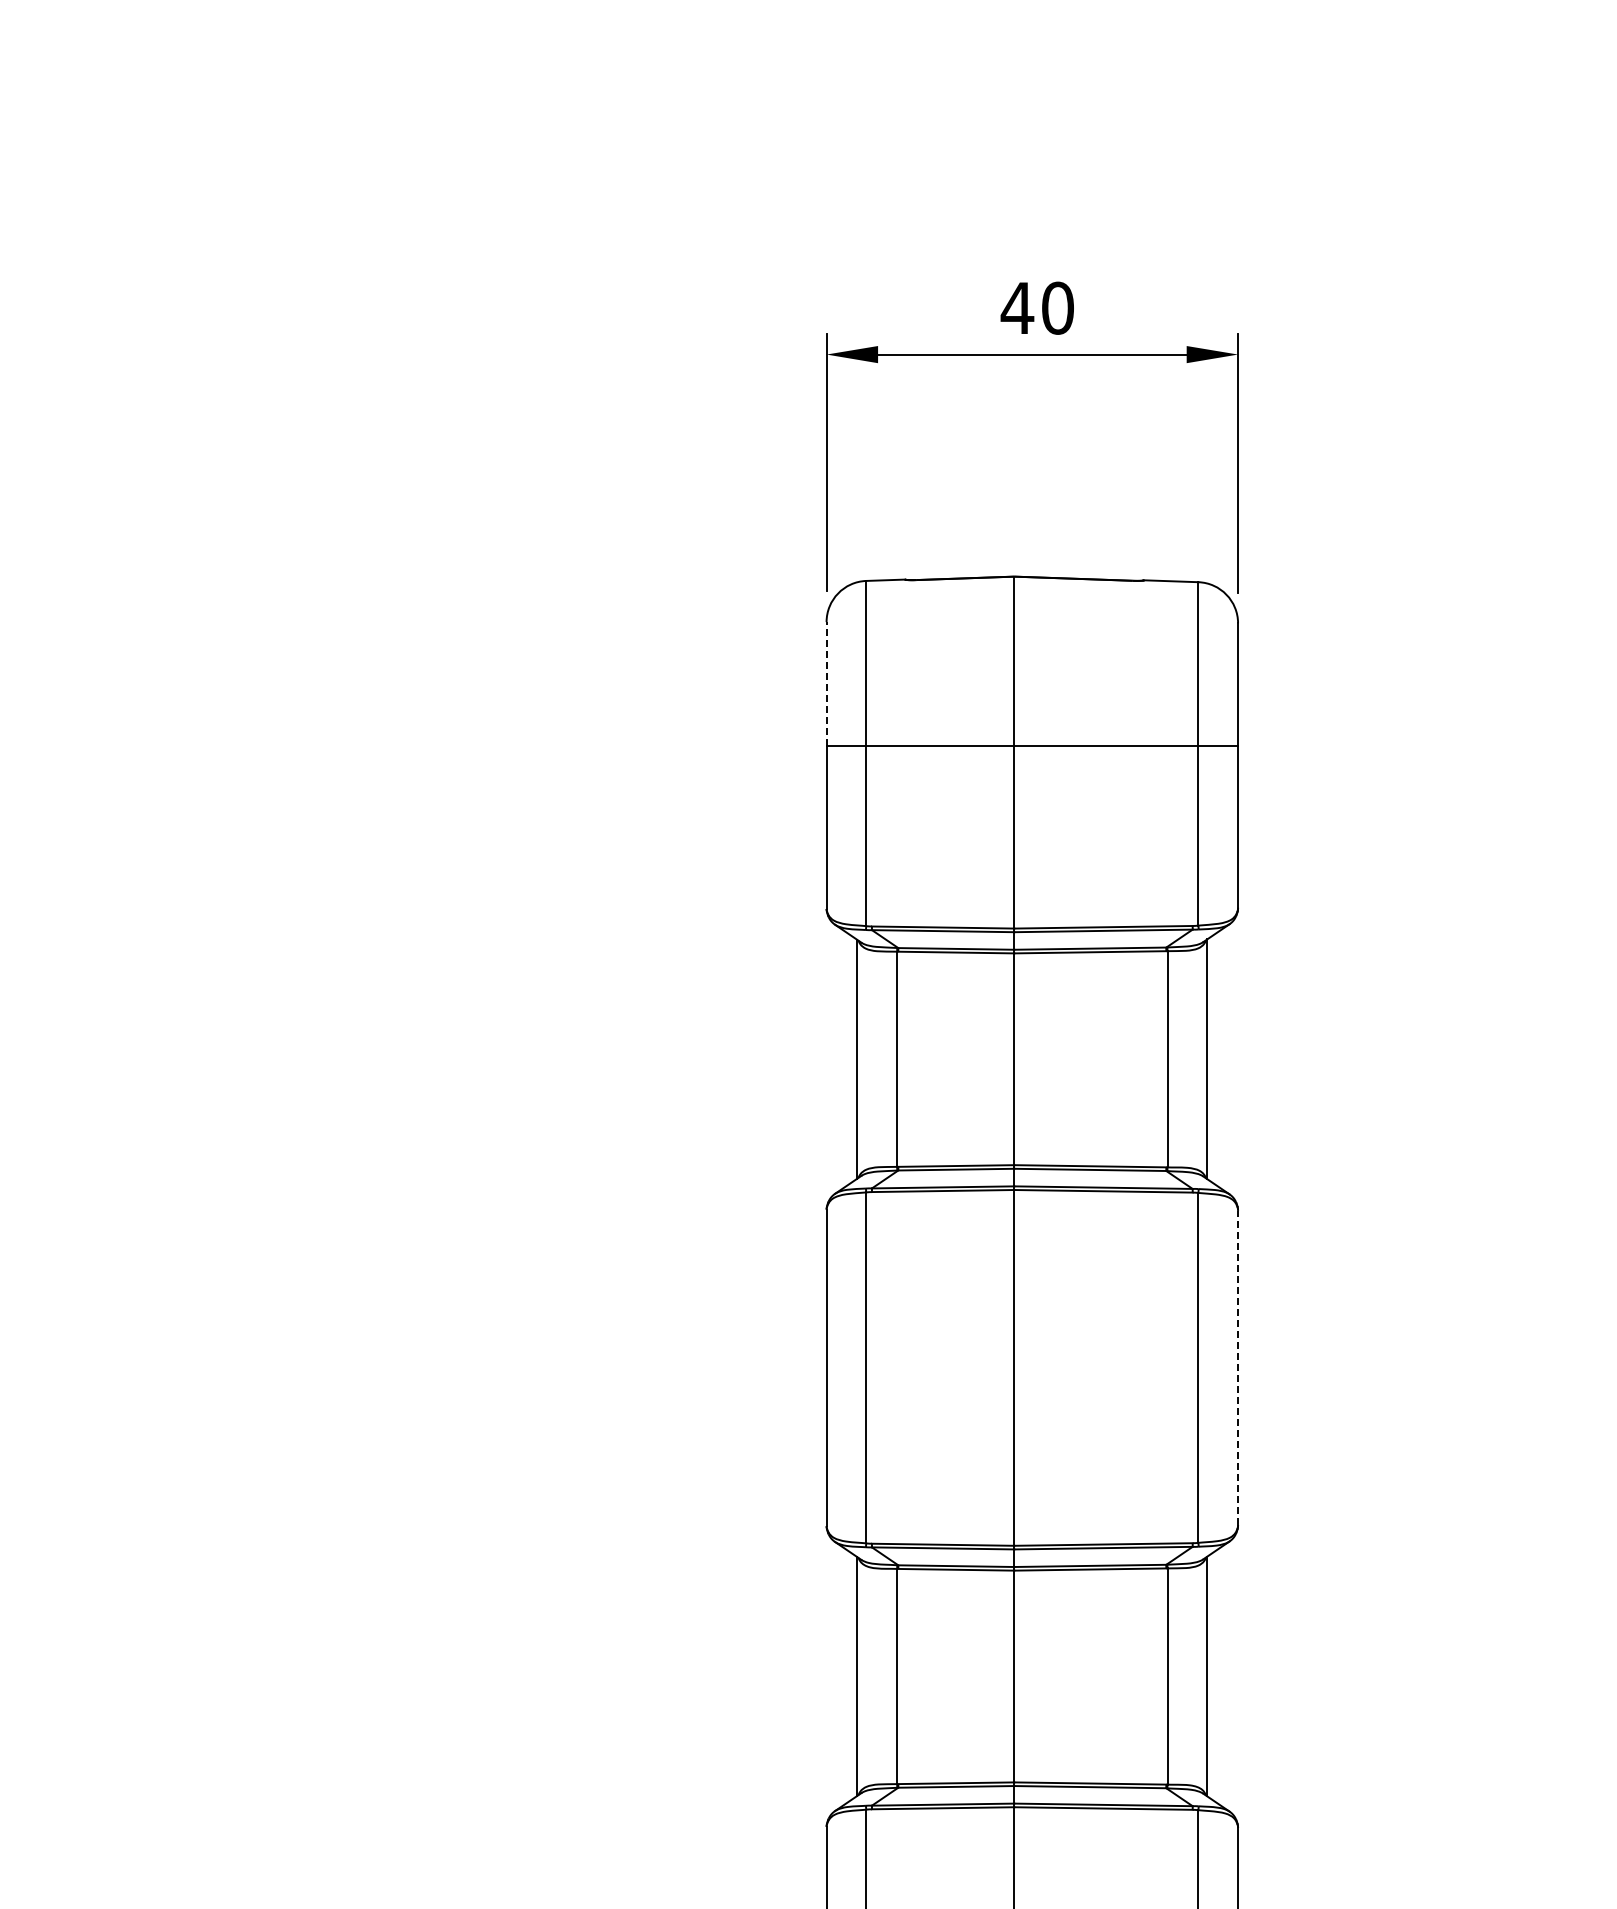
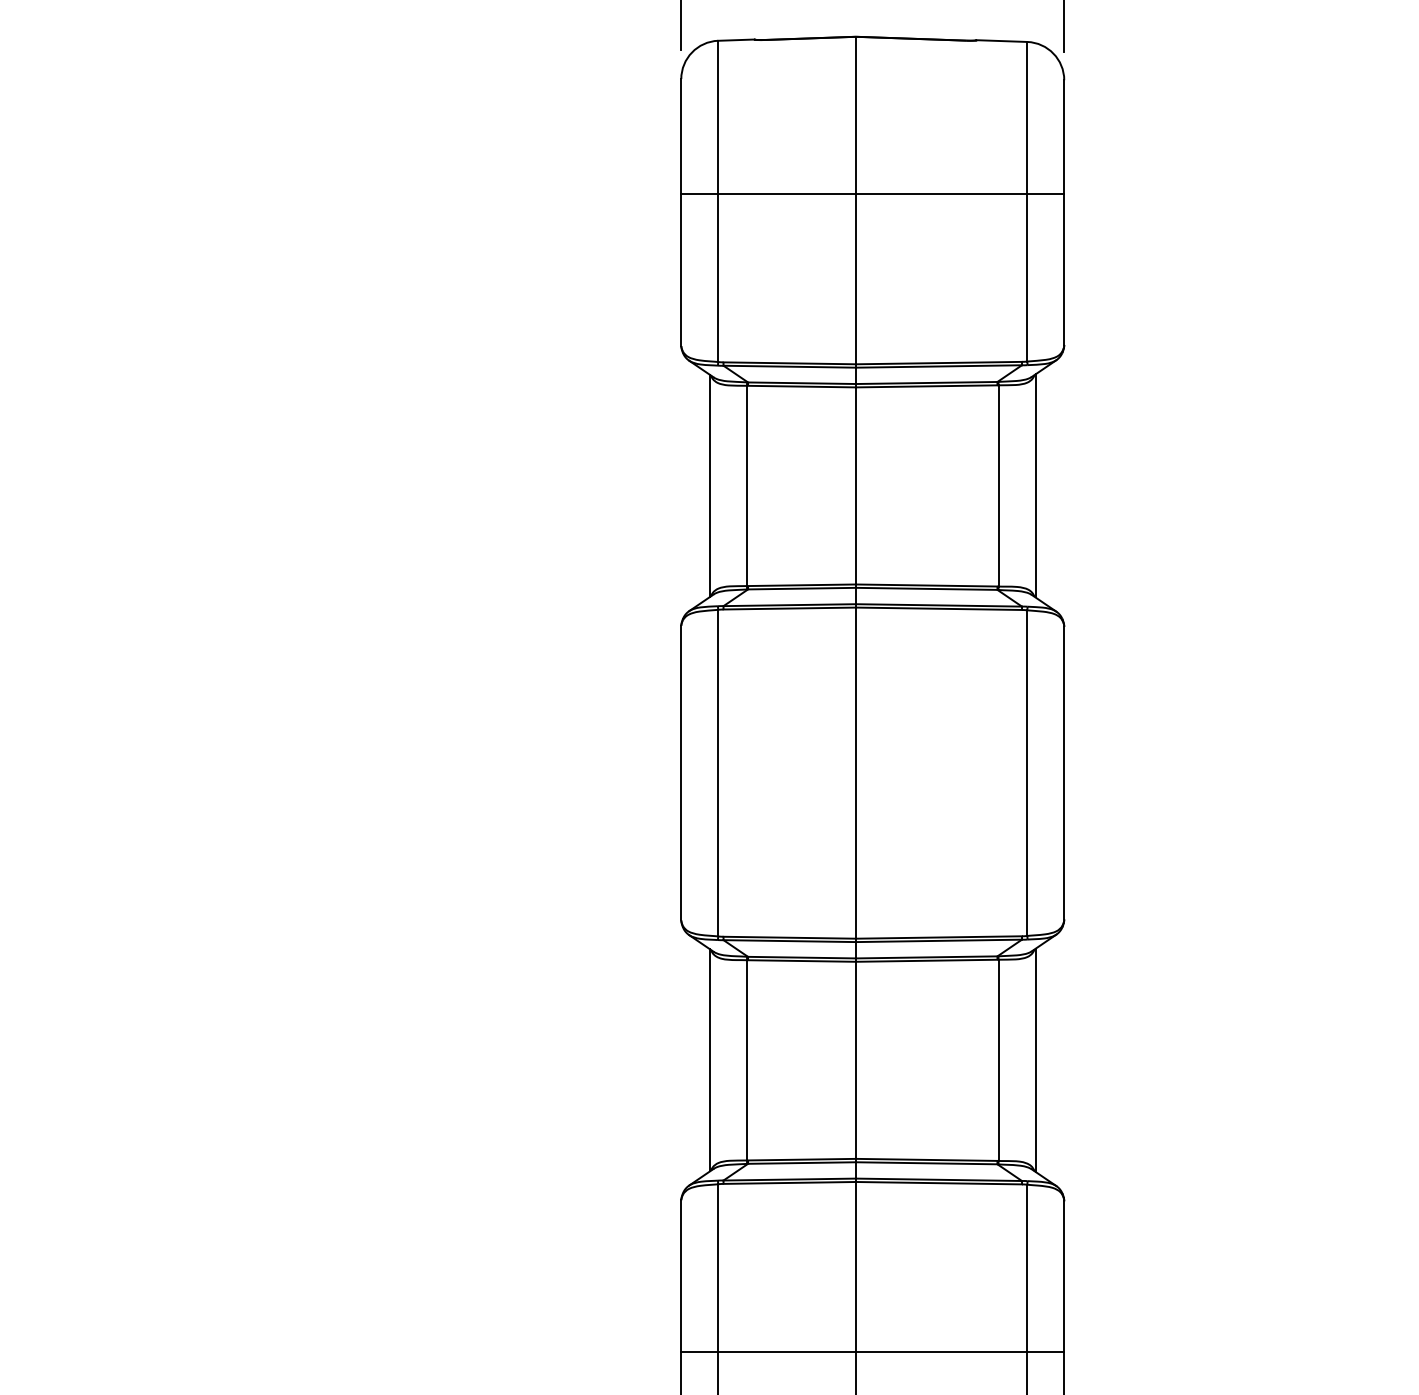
line: (826, 683) -> (681, 136), dashed -> solid
line: (1238, 1367) -> (1064, 772), dashed -> solid

